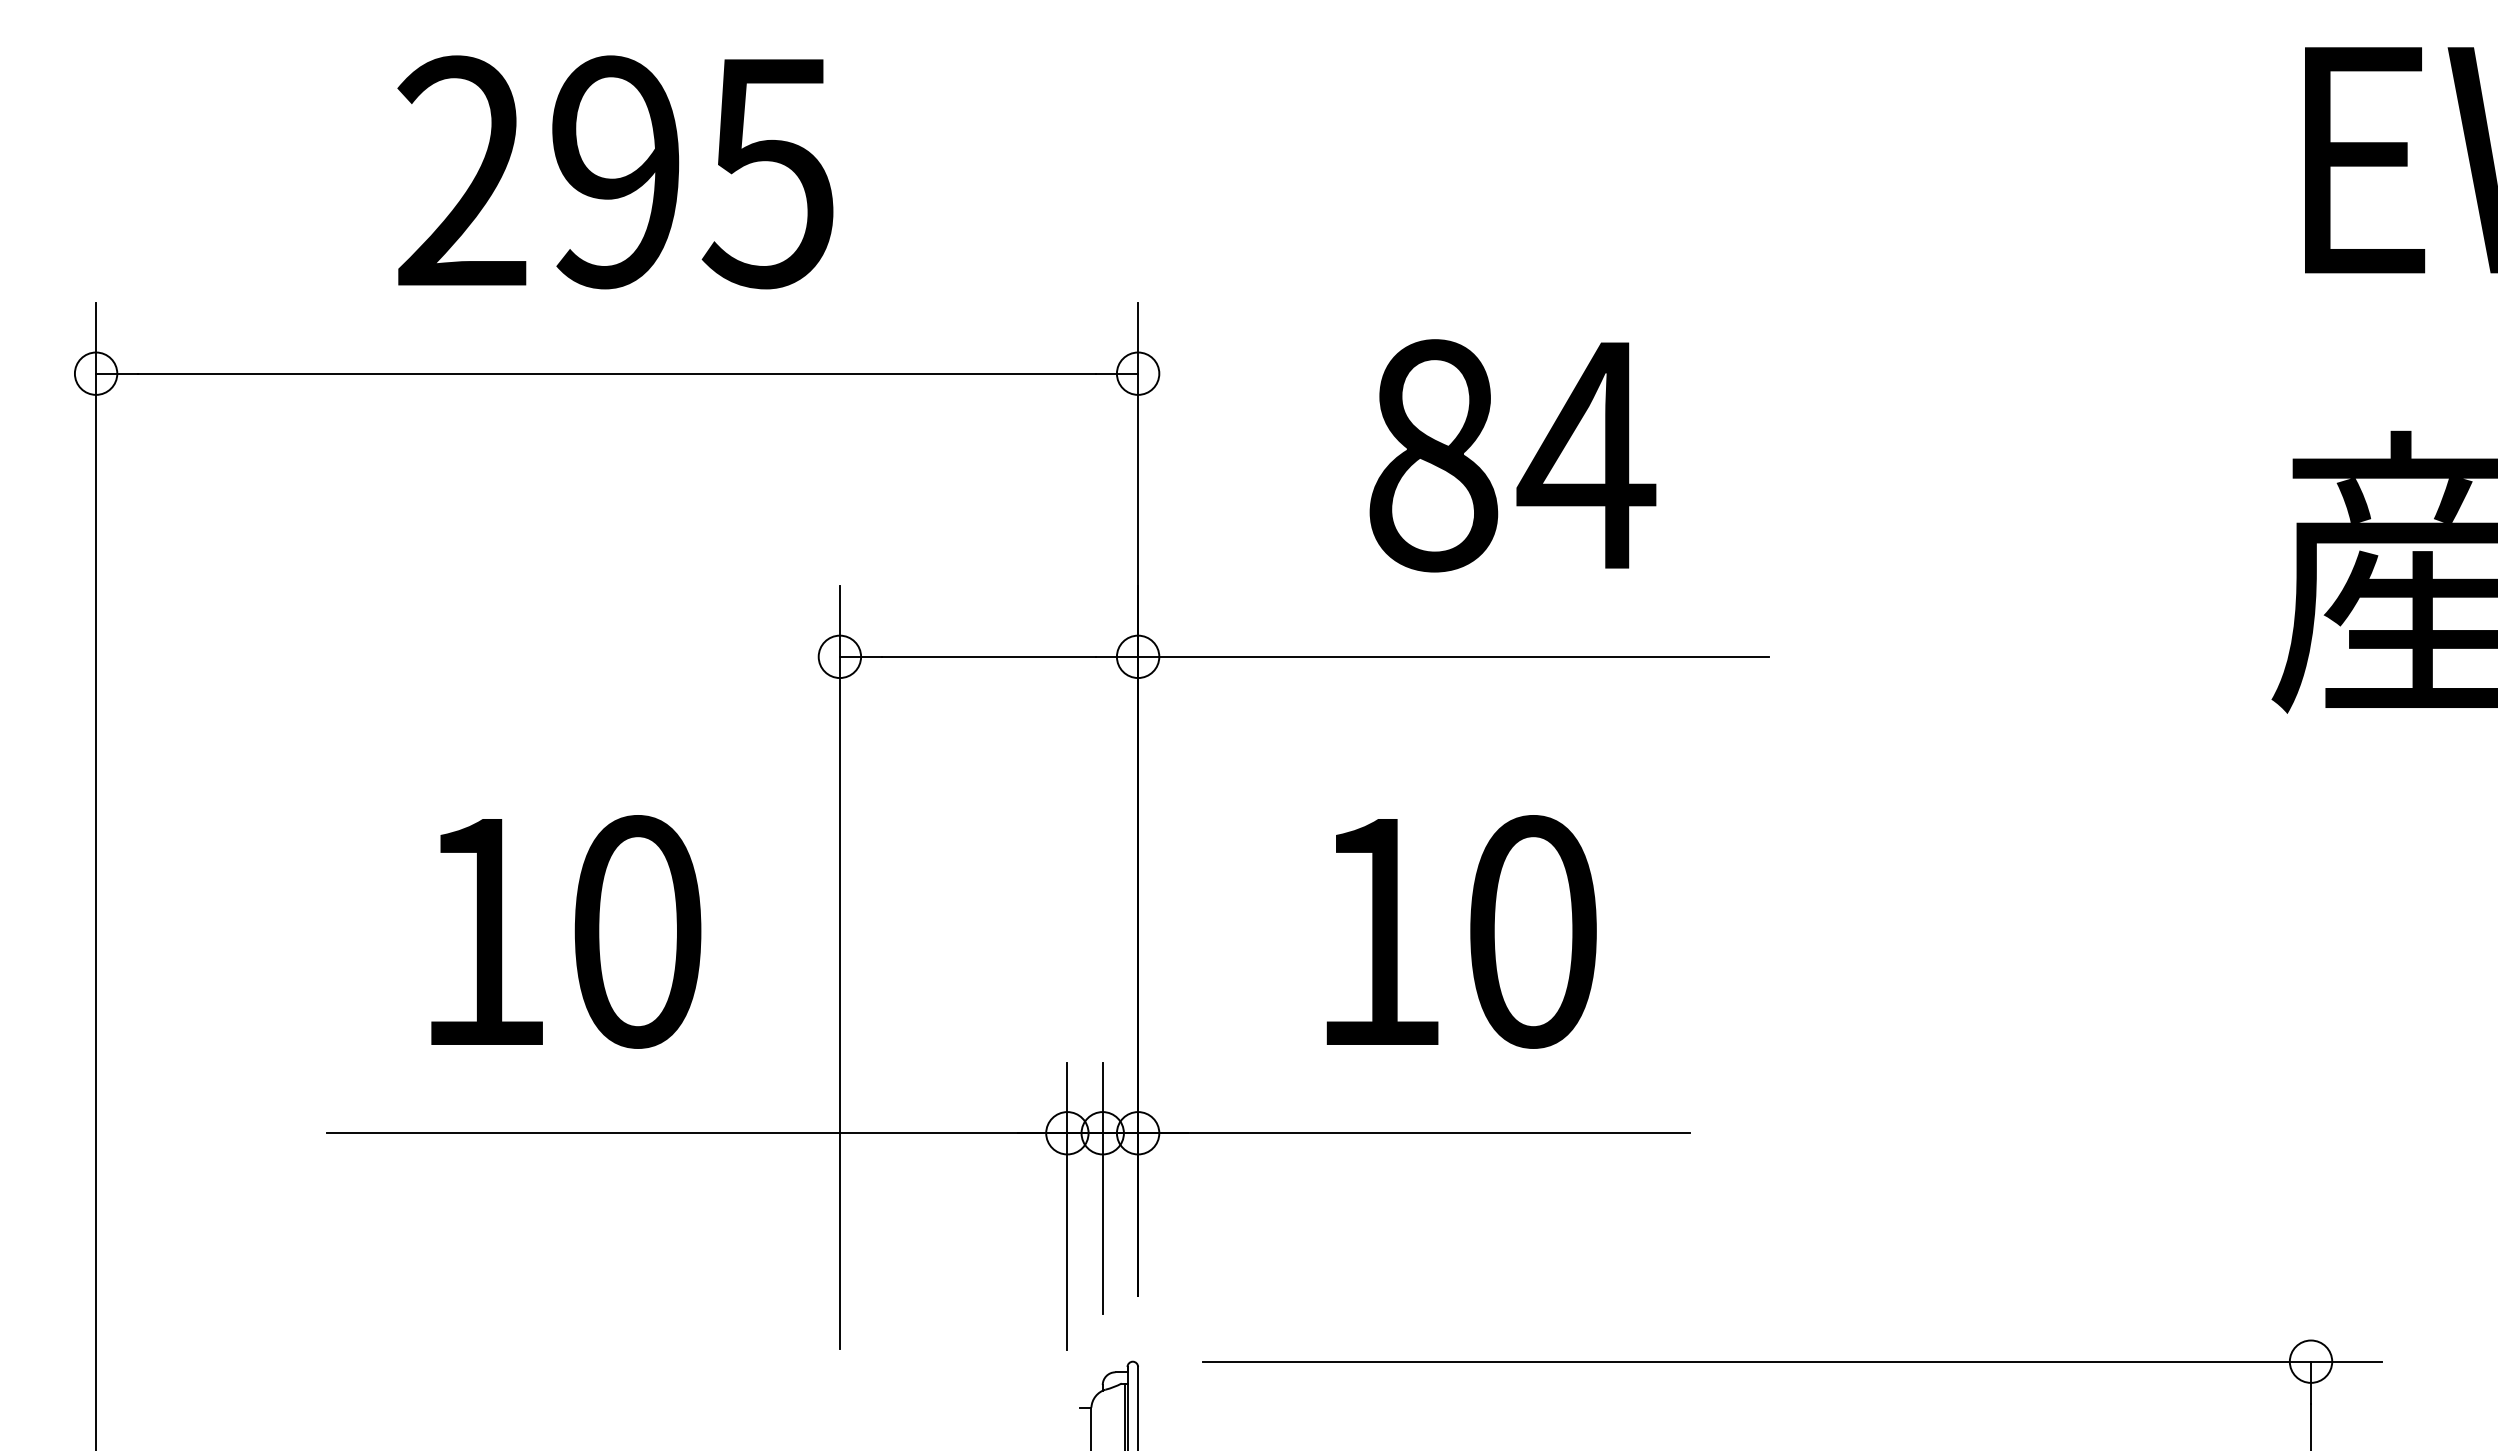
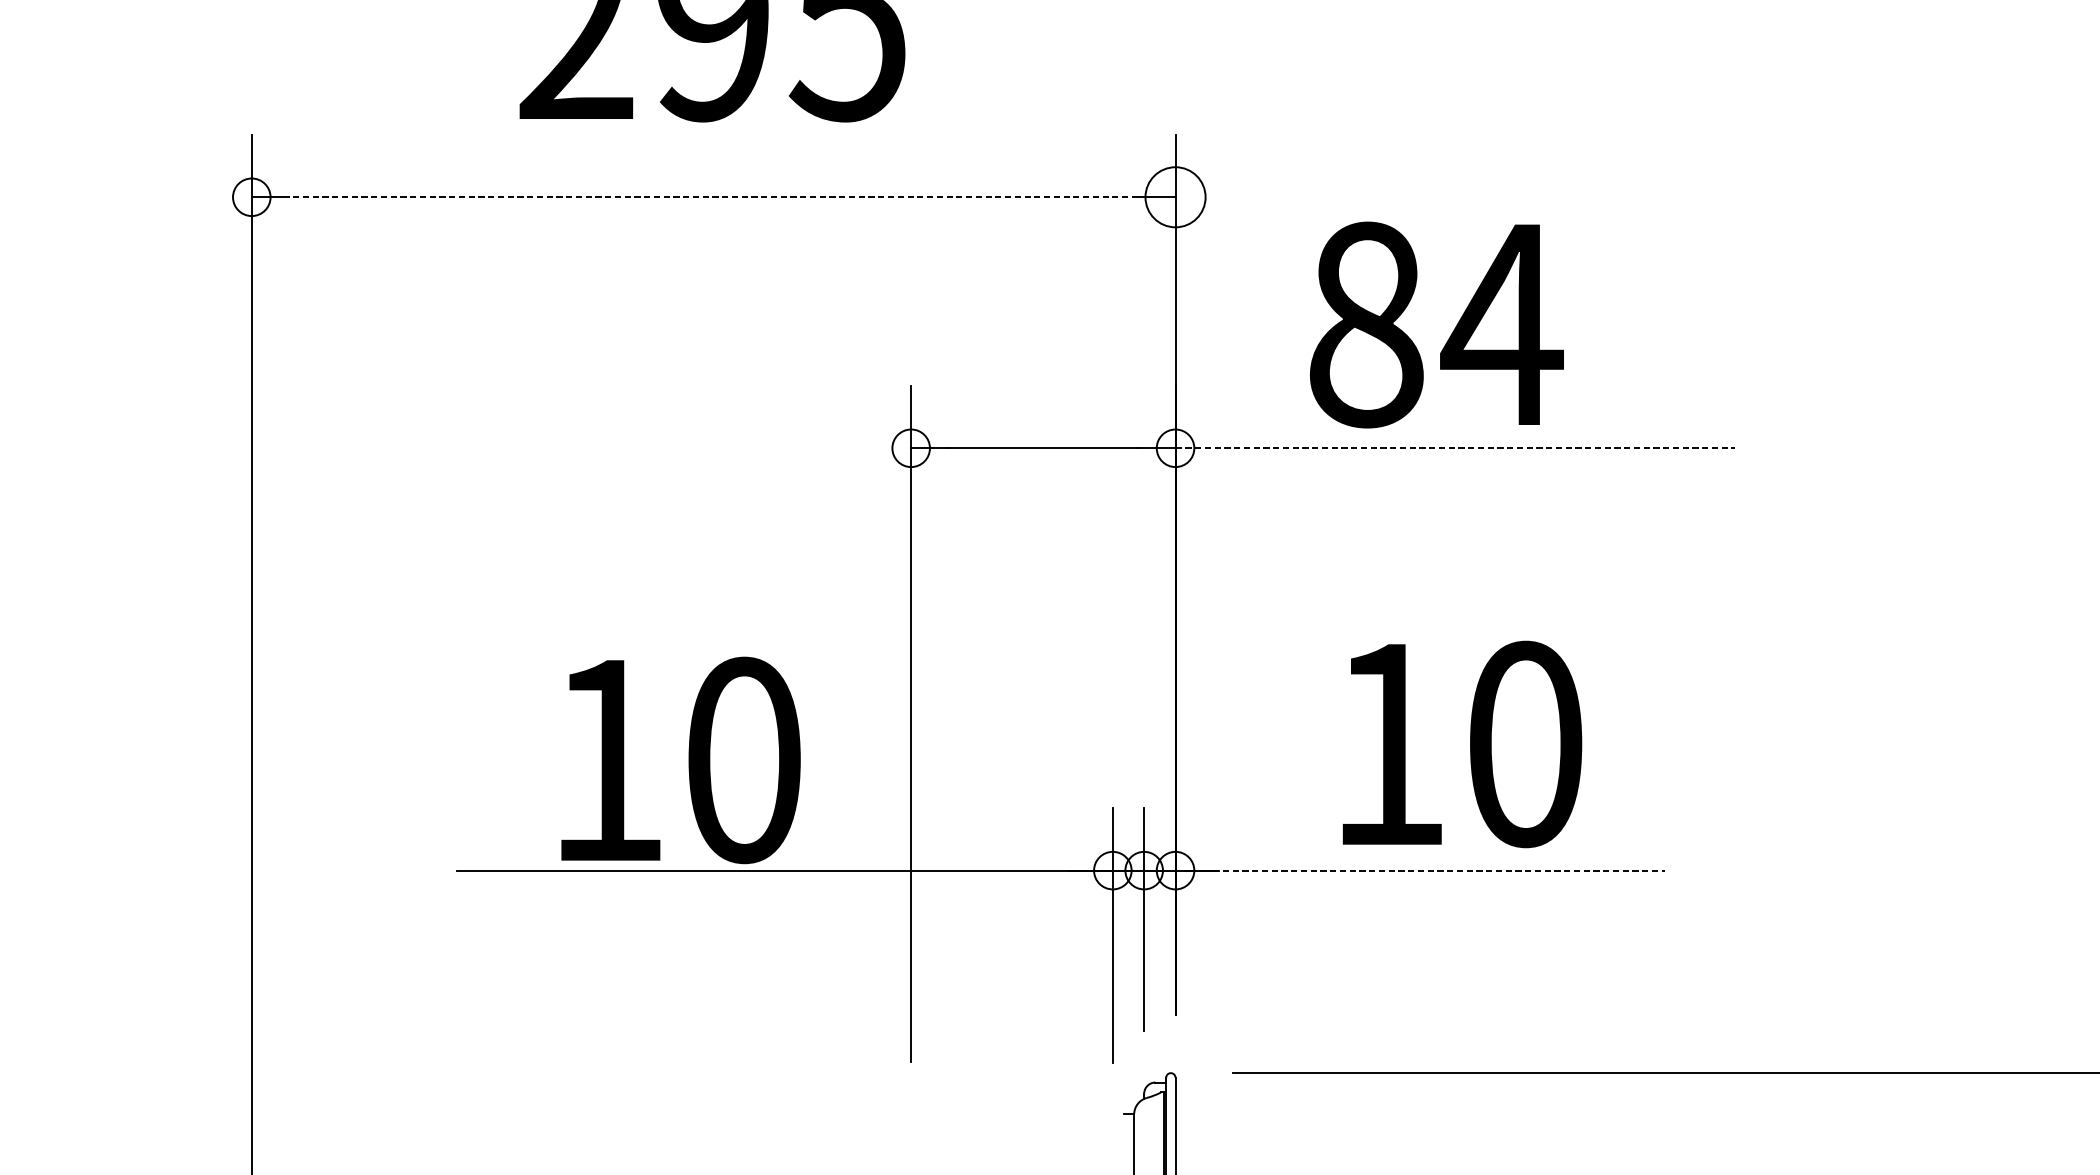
line: (617, 373) -> (714, 197), solid -> dashed
circle: (1137, 373) -> (1174, 197), size x1.6
text: (1512, 455) -> (1436, 324), moved
line: (1453, 656) -> (1455, 447), solid -> dashed
text: (566, 931) -> (681, 760), moved
text: (1461, 931) -> (1462, 744), moved
line: (1435, 1133) -> (1439, 870), solid -> dashed

